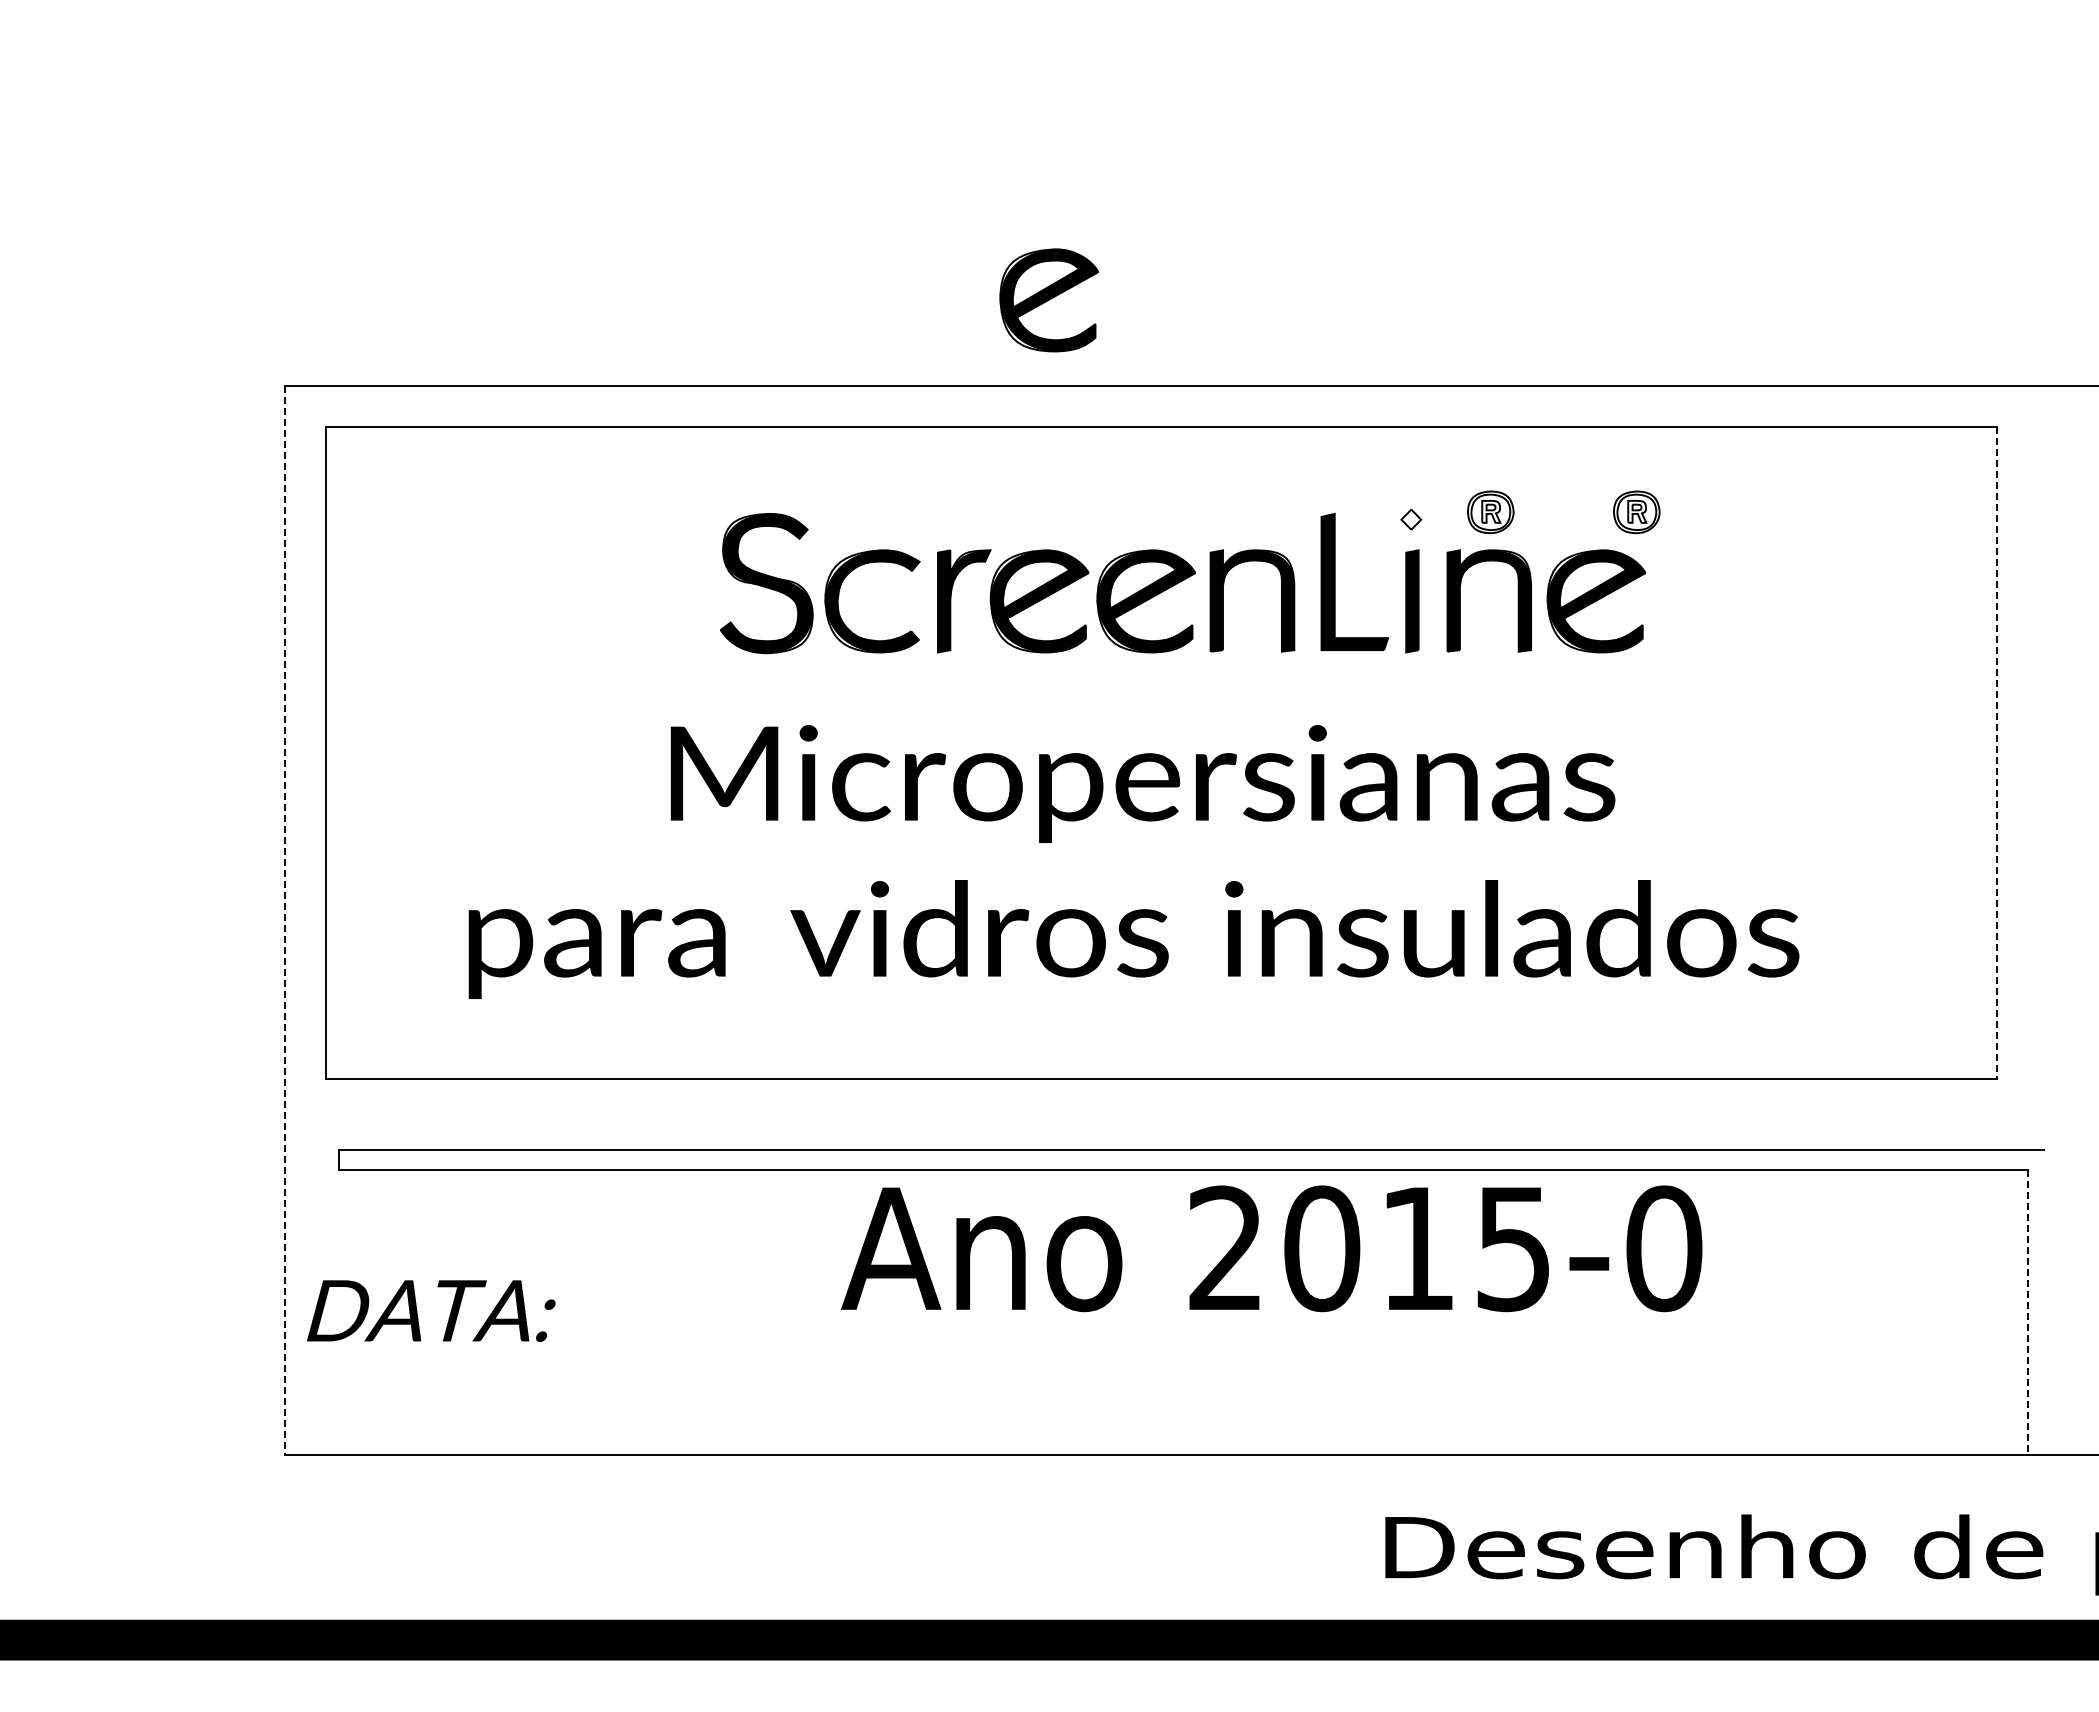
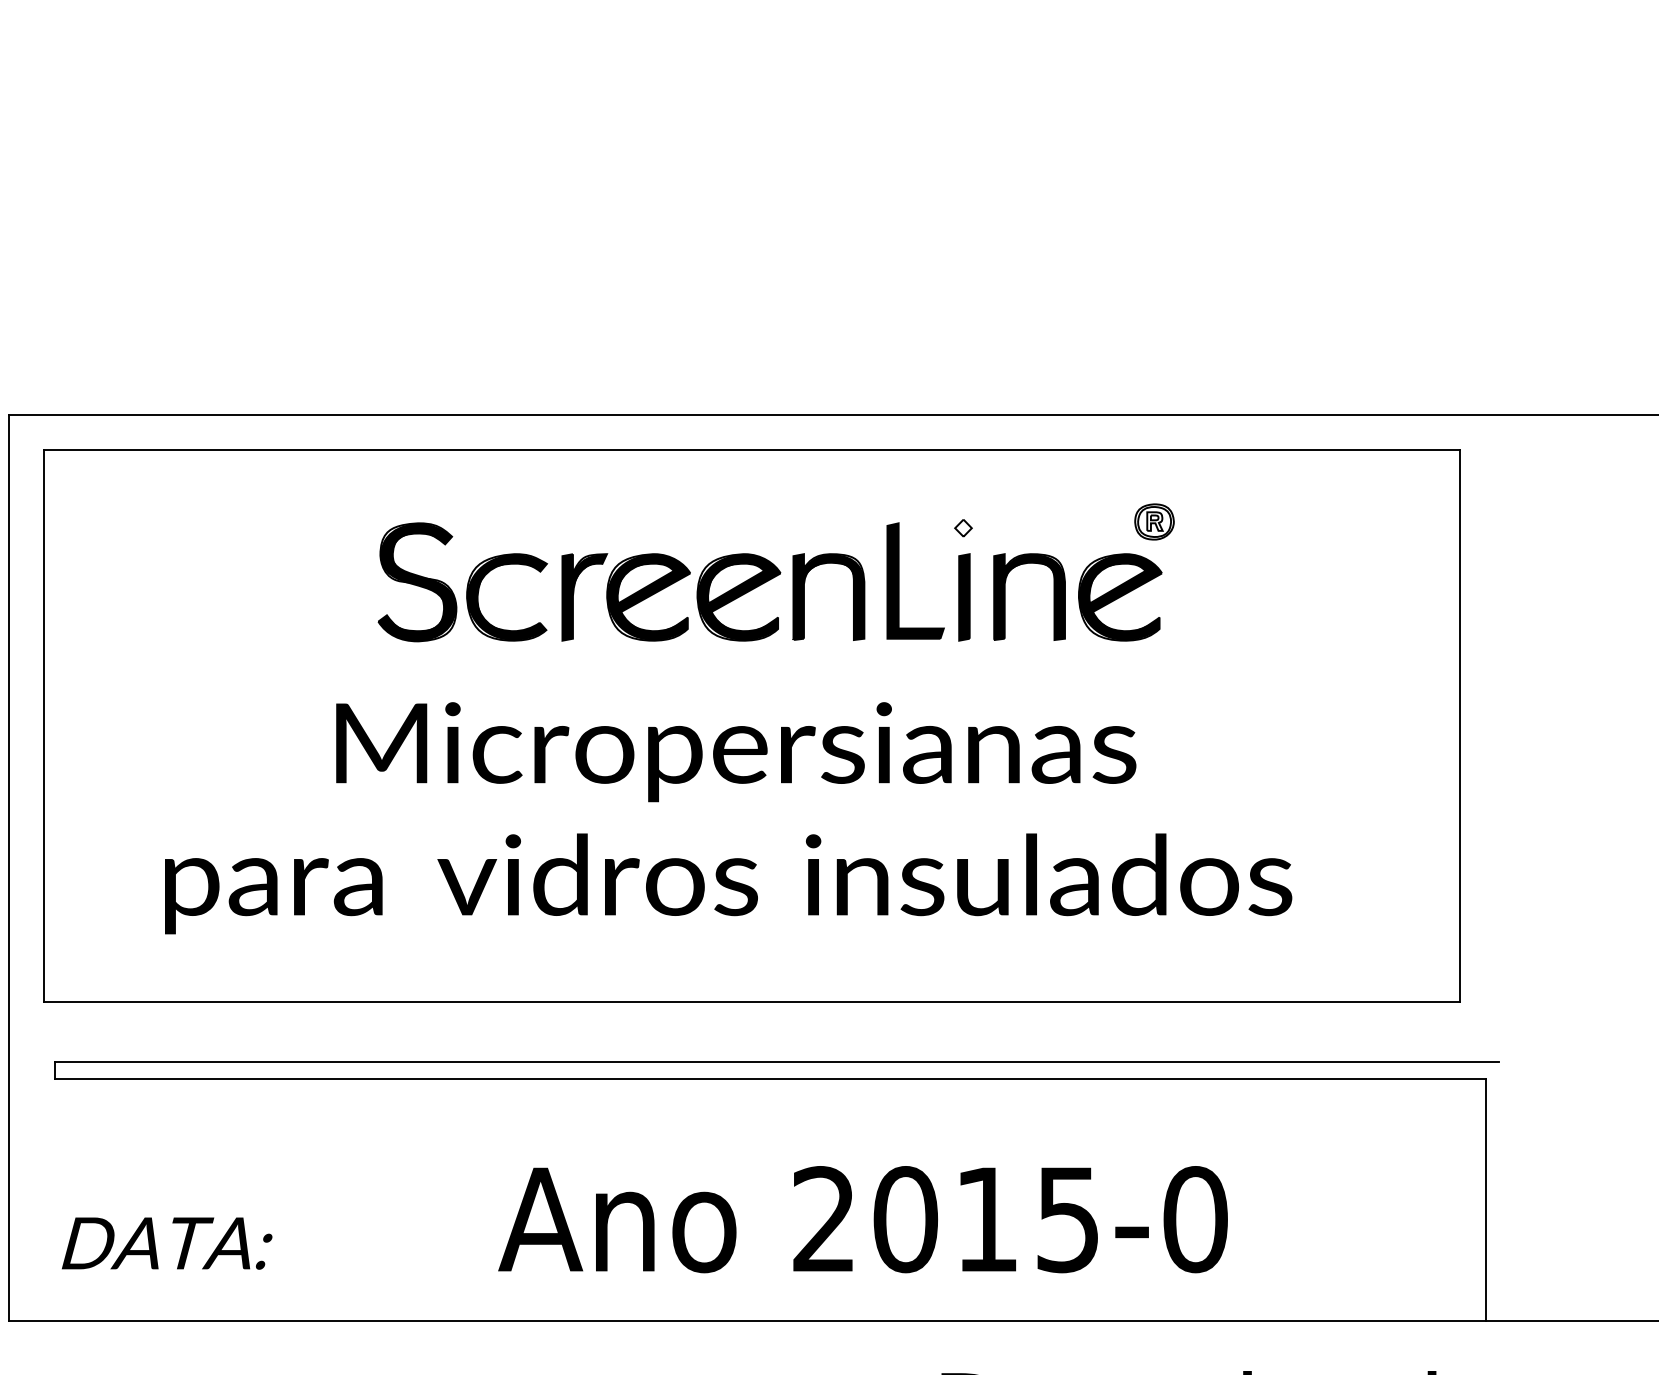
part: (1048, 300) -> (656, 342), removed
part: (1490, 512) -> (1030, 522), removed
line: (1997, 752) -> (1460, 725), dashed -> solid
line: (285, 921) -> (9, 868), dashed -> solid
text: (1271, 1248) -> (862, 1219), moved
text: (431, 1310) -> (167, 1243), moved
line: (2028, 1312) -> (1486, 1199), dashed -> solid

